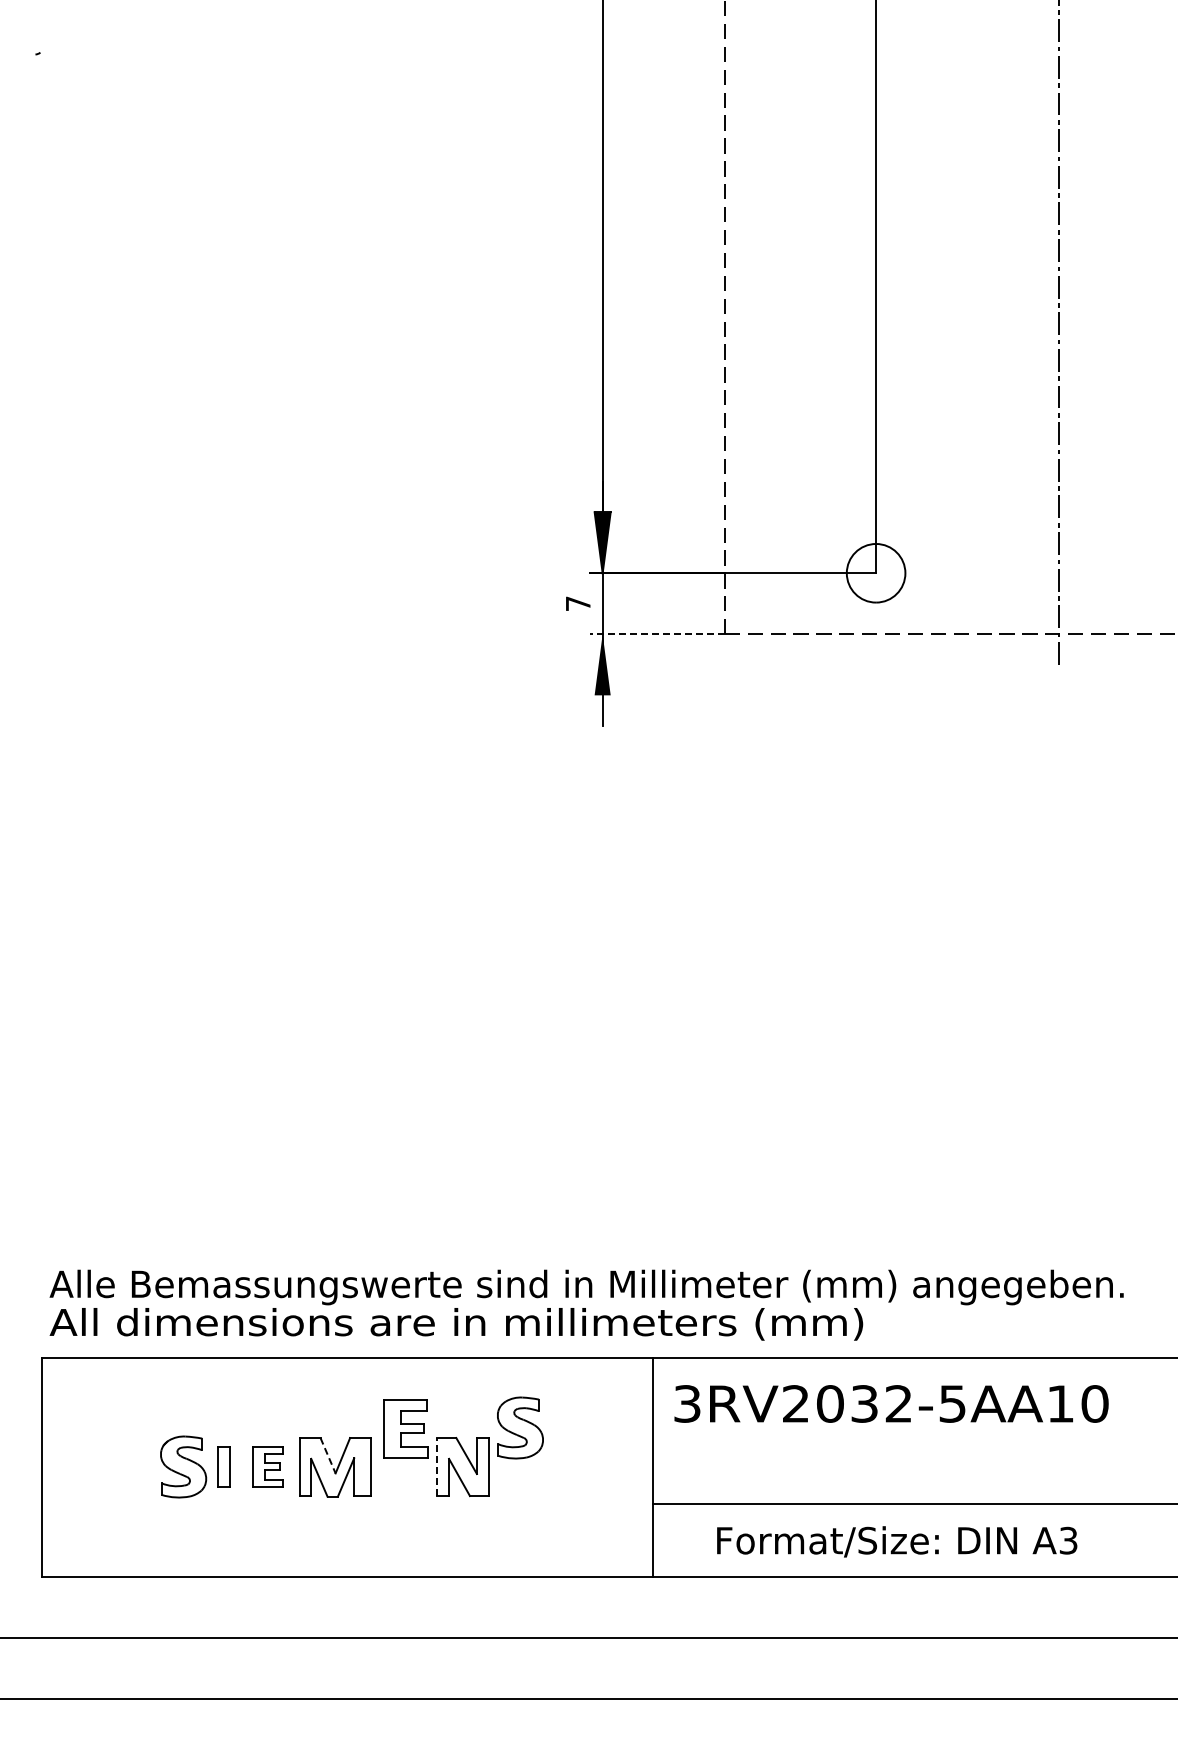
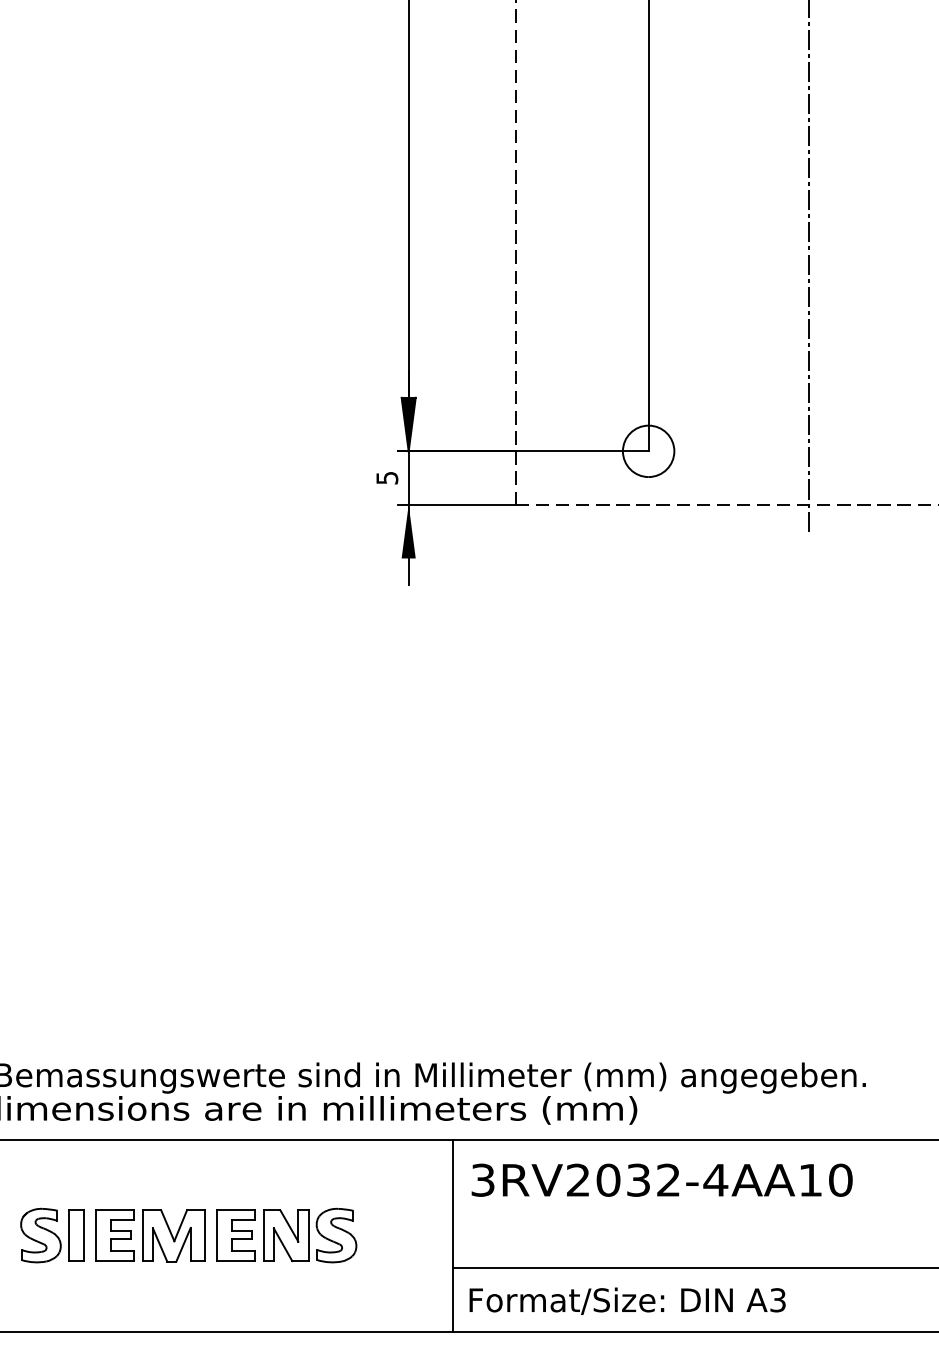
text: (578, 603) -> (387, 477), 7 -> 5
line: (657, 634) -> (456, 505), dashed -> solid
text: (952, 1403) -> (715, 1179), 3RV2032-5AA10 -> 3RV2032-4AA10
part: (520, 1427) -> (336, 1235), moved
part: (405, 1428) -> (235, 1235), moved
line: (328, 1456) -> (168, 1226), dashed -> solid
part: (224, 1466) -> (76, 1235), size x1.43
part: (267, 1466) -> (114, 1235), size x1.43
line: (437, 1466) -> (263, 1235), dashed -> solid
text: (897, 1541) -> (627, 1300), moved

